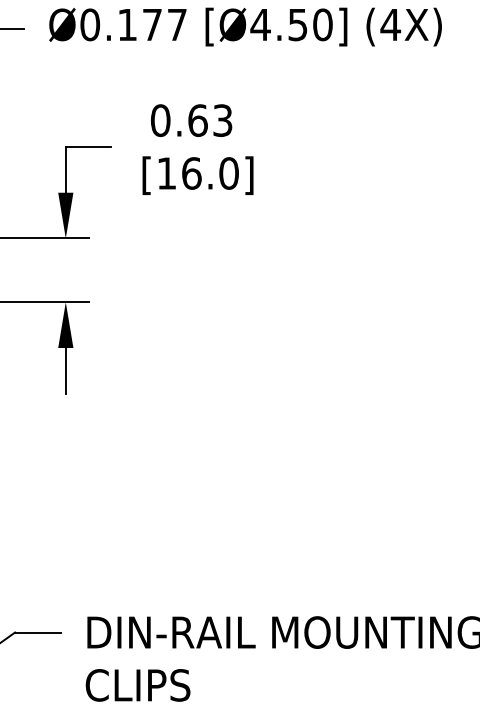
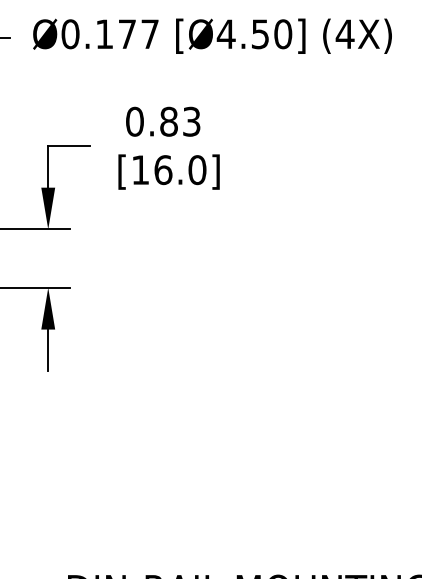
text: (197, 120) -> (168, 121), 0.63 -> 0.83

